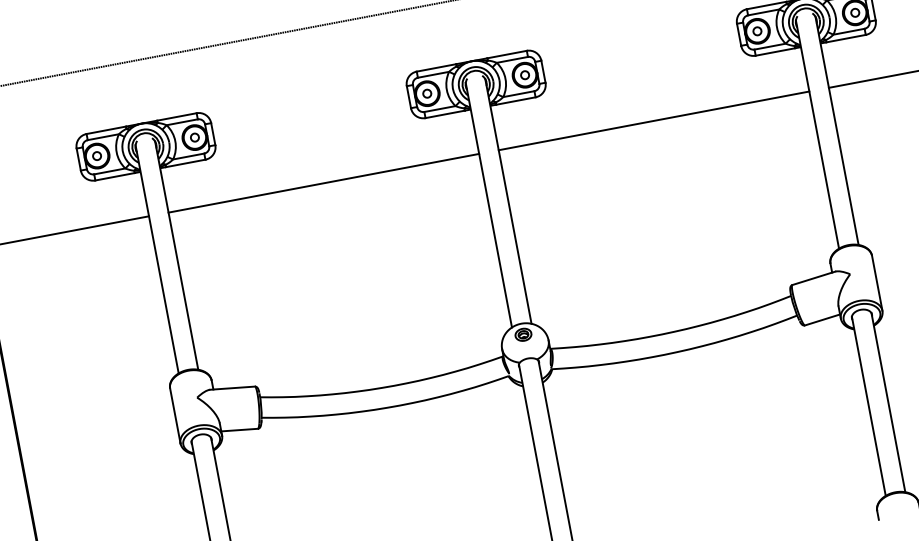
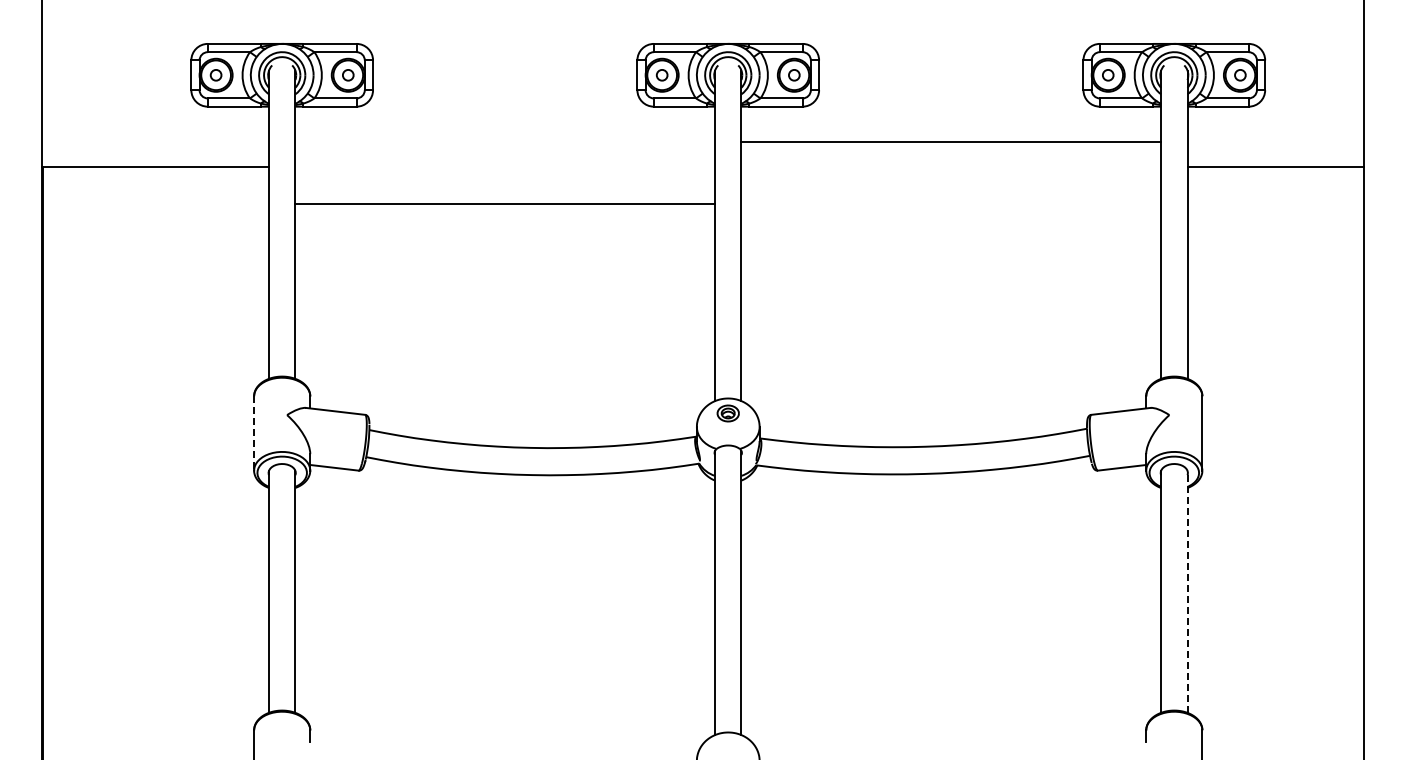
line: (654, 120) -> (951, 141), moved
line: (324, 183) -> (505, 203), moved
line: (888, 402) -> (1187, 591), solid -> dashed
line: (175, 415) -> (254, 433), solid -> dashed

